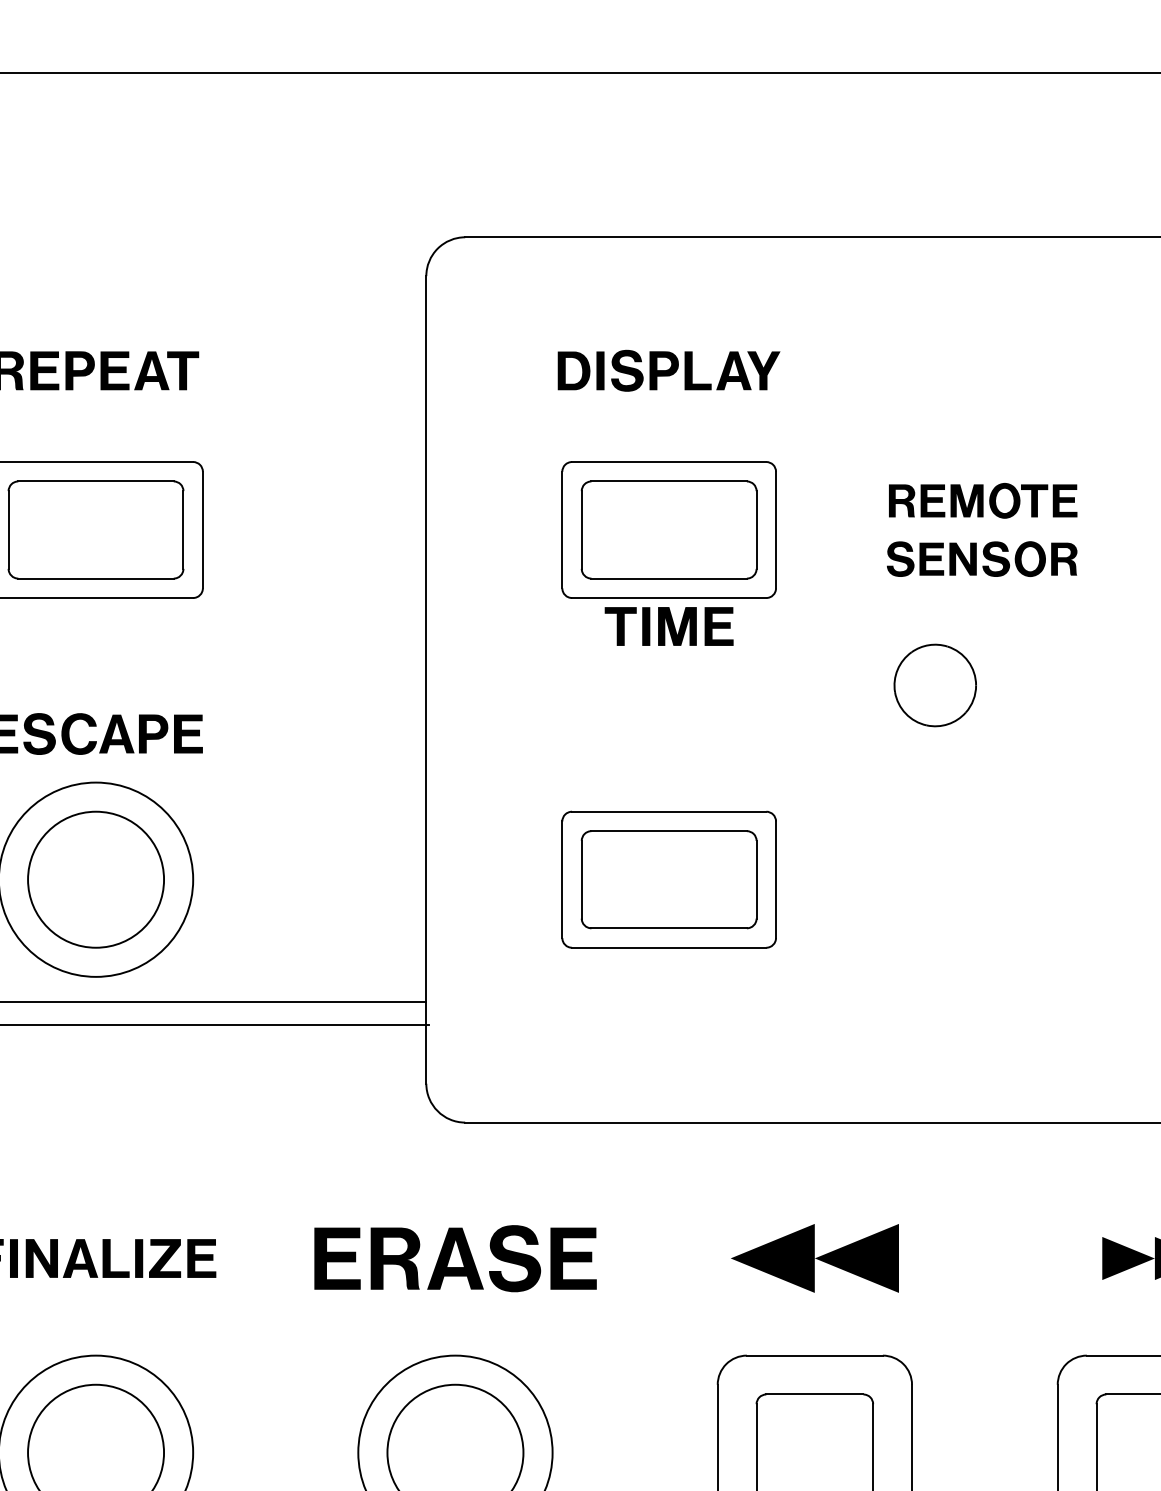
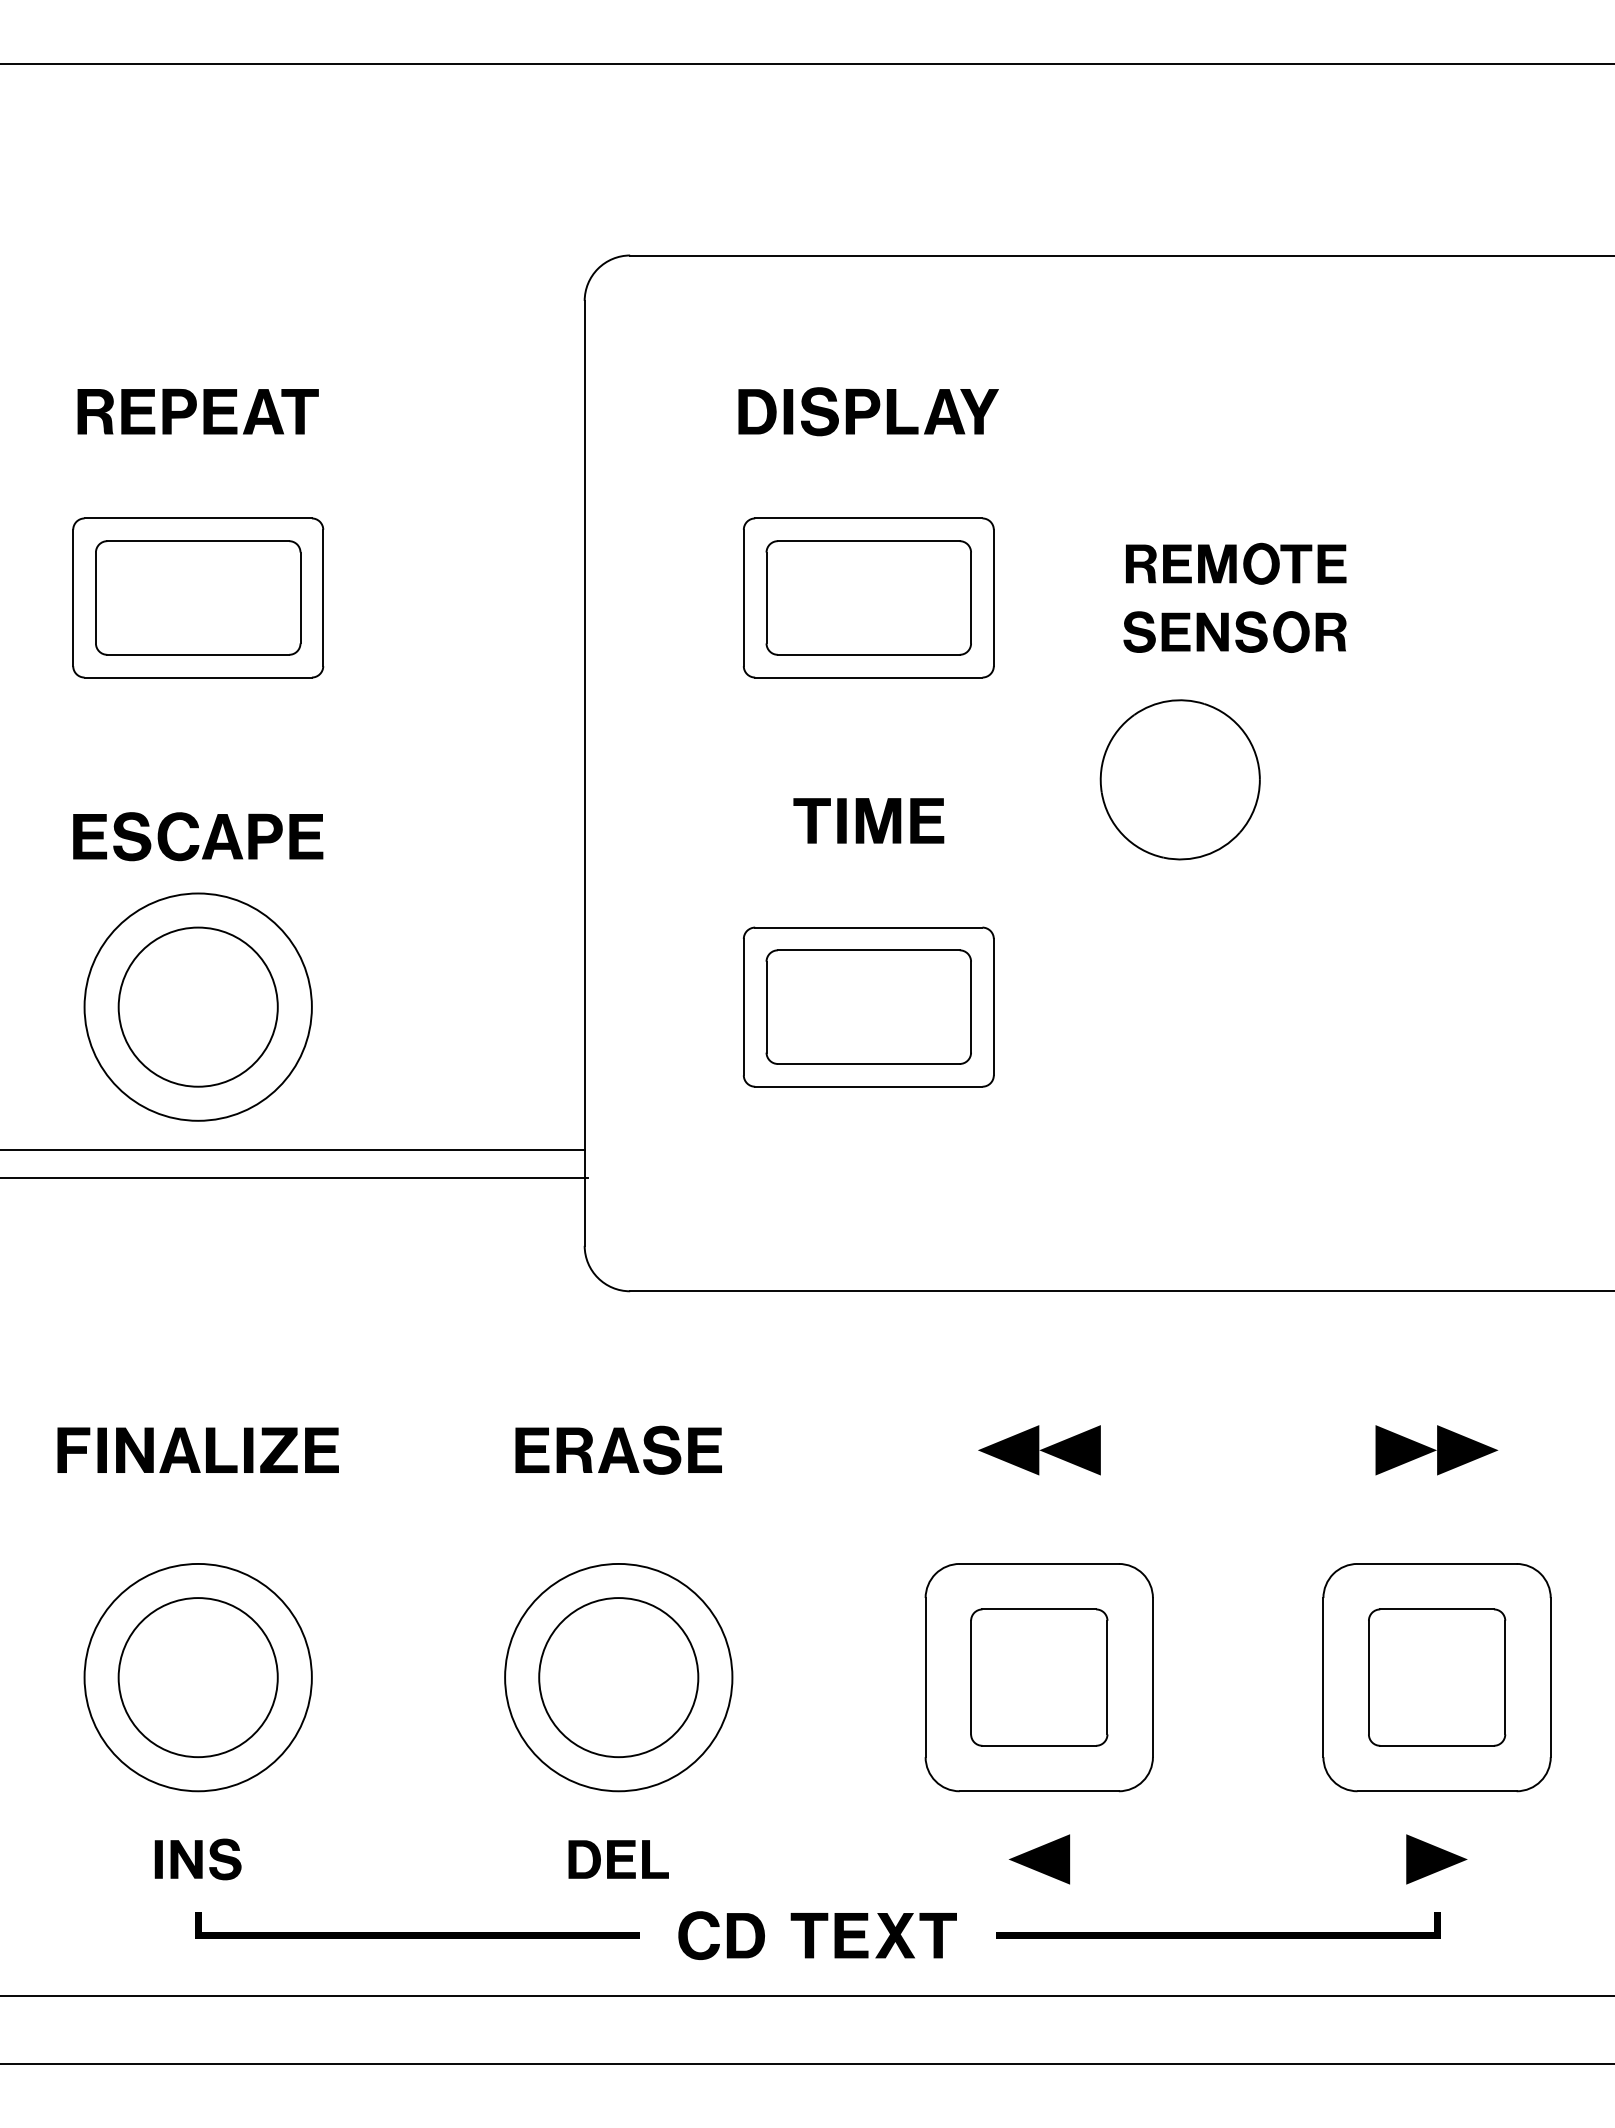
part: (668, 626) -> (868, 820), moved
part: (934, 685) -> (1179, 779), size x1.67
part: (455, 1257) -> (618, 1449), size x0.62
part: (815, 1258) -> (1039, 1450), size x0.62

